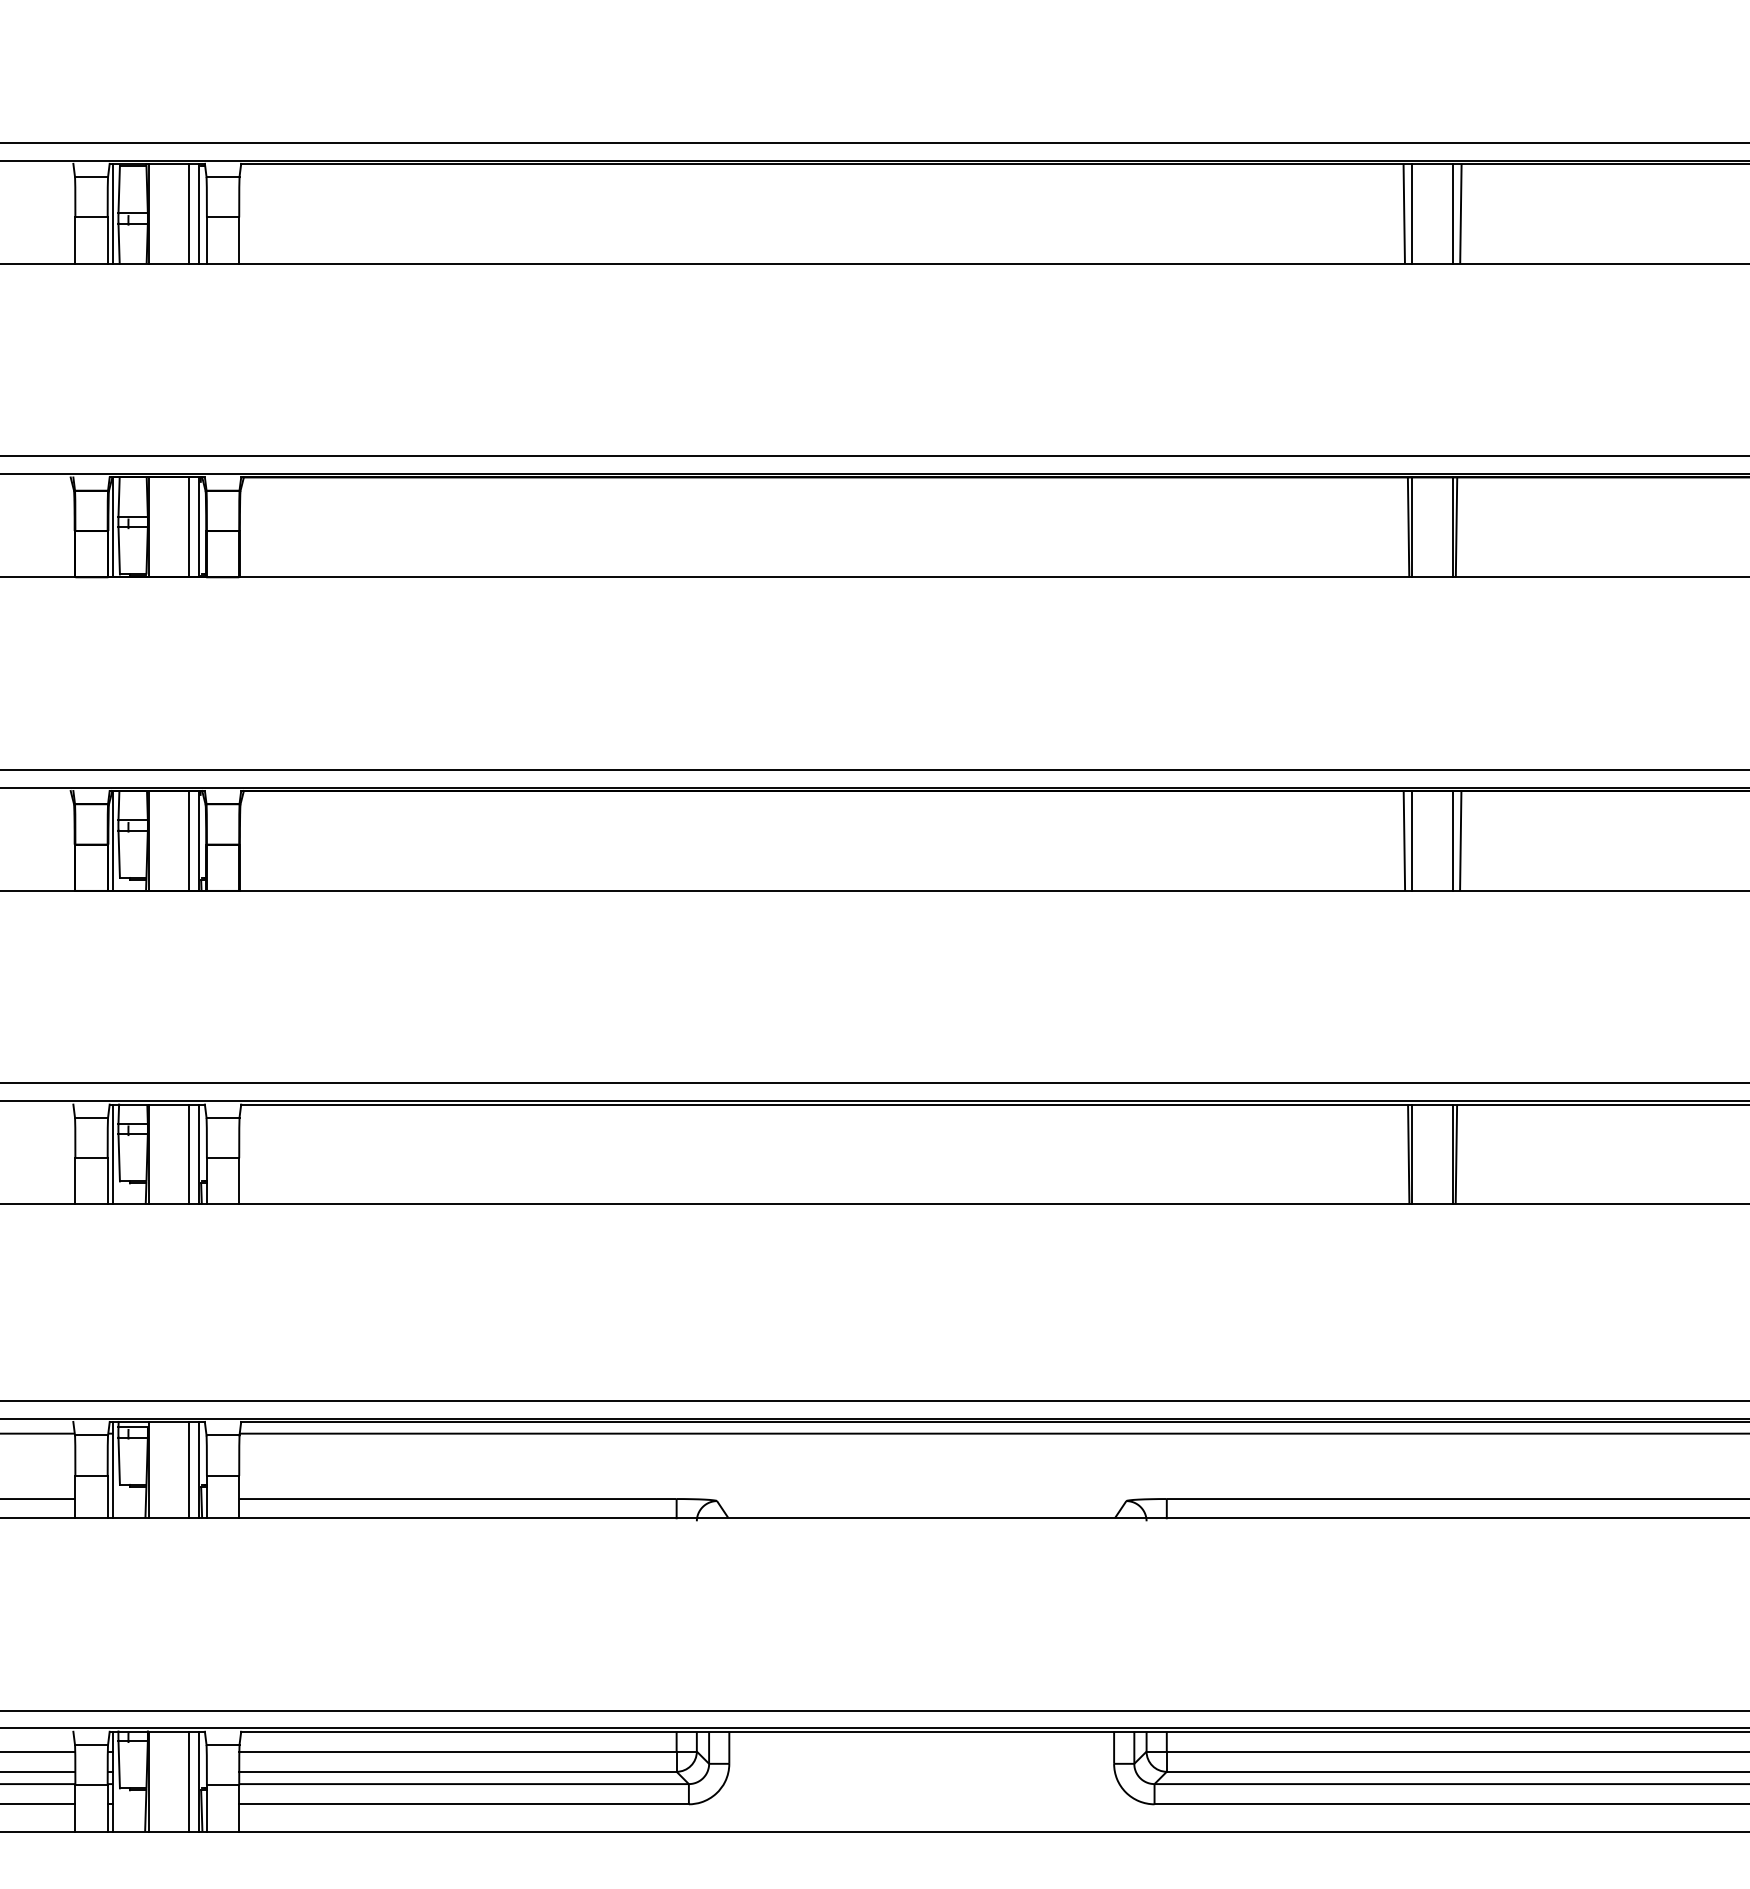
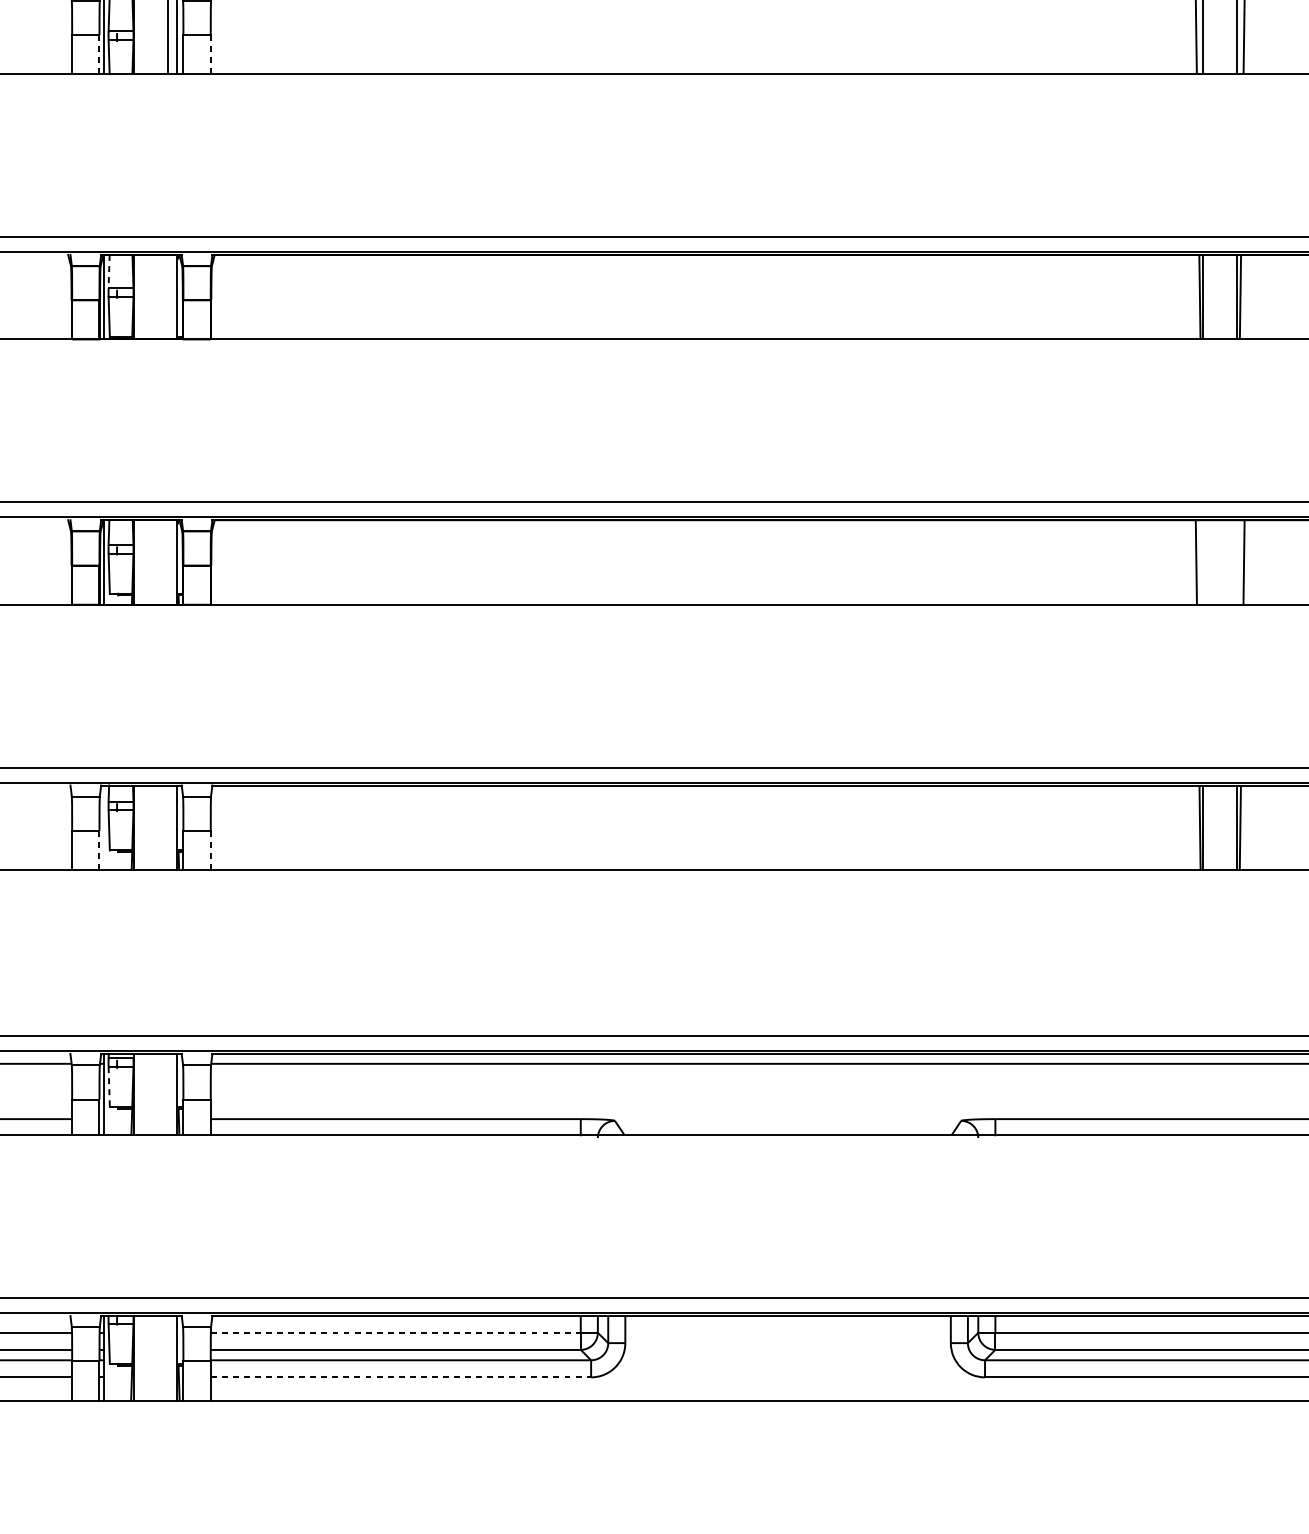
line: (107, 241) -> (99, 55), solid -> dashed
line: (239, 241) -> (210, 55), solid -> dashed
line: (119, 497) -> (109, 271), solid -> dashed
line: (189, 527) -> (168, 297), removed
line: (189, 840) -> (168, 562), removed
line: (1412, 840) -> (1203, 562), removed
line: (1452, 840) -> (1237, 562), removed
line: (113, 1154) -> (104, 827), removed
line: (189, 1154) -> (168, 827), removed
line: (107, 1181) -> (99, 850), solid -> dashed
line: (239, 1181) -> (210, 850), solid -> dashed
line: (119, 1461) -> (109, 1087), solid -> dashed
line: (189, 1469) -> (168, 1094), removed
line: (458, 1751) -> (396, 1332), solid -> dashed
line: (189, 1781) -> (168, 1358), removed
line: (464, 1804) -> (401, 1377), solid -> dashed

